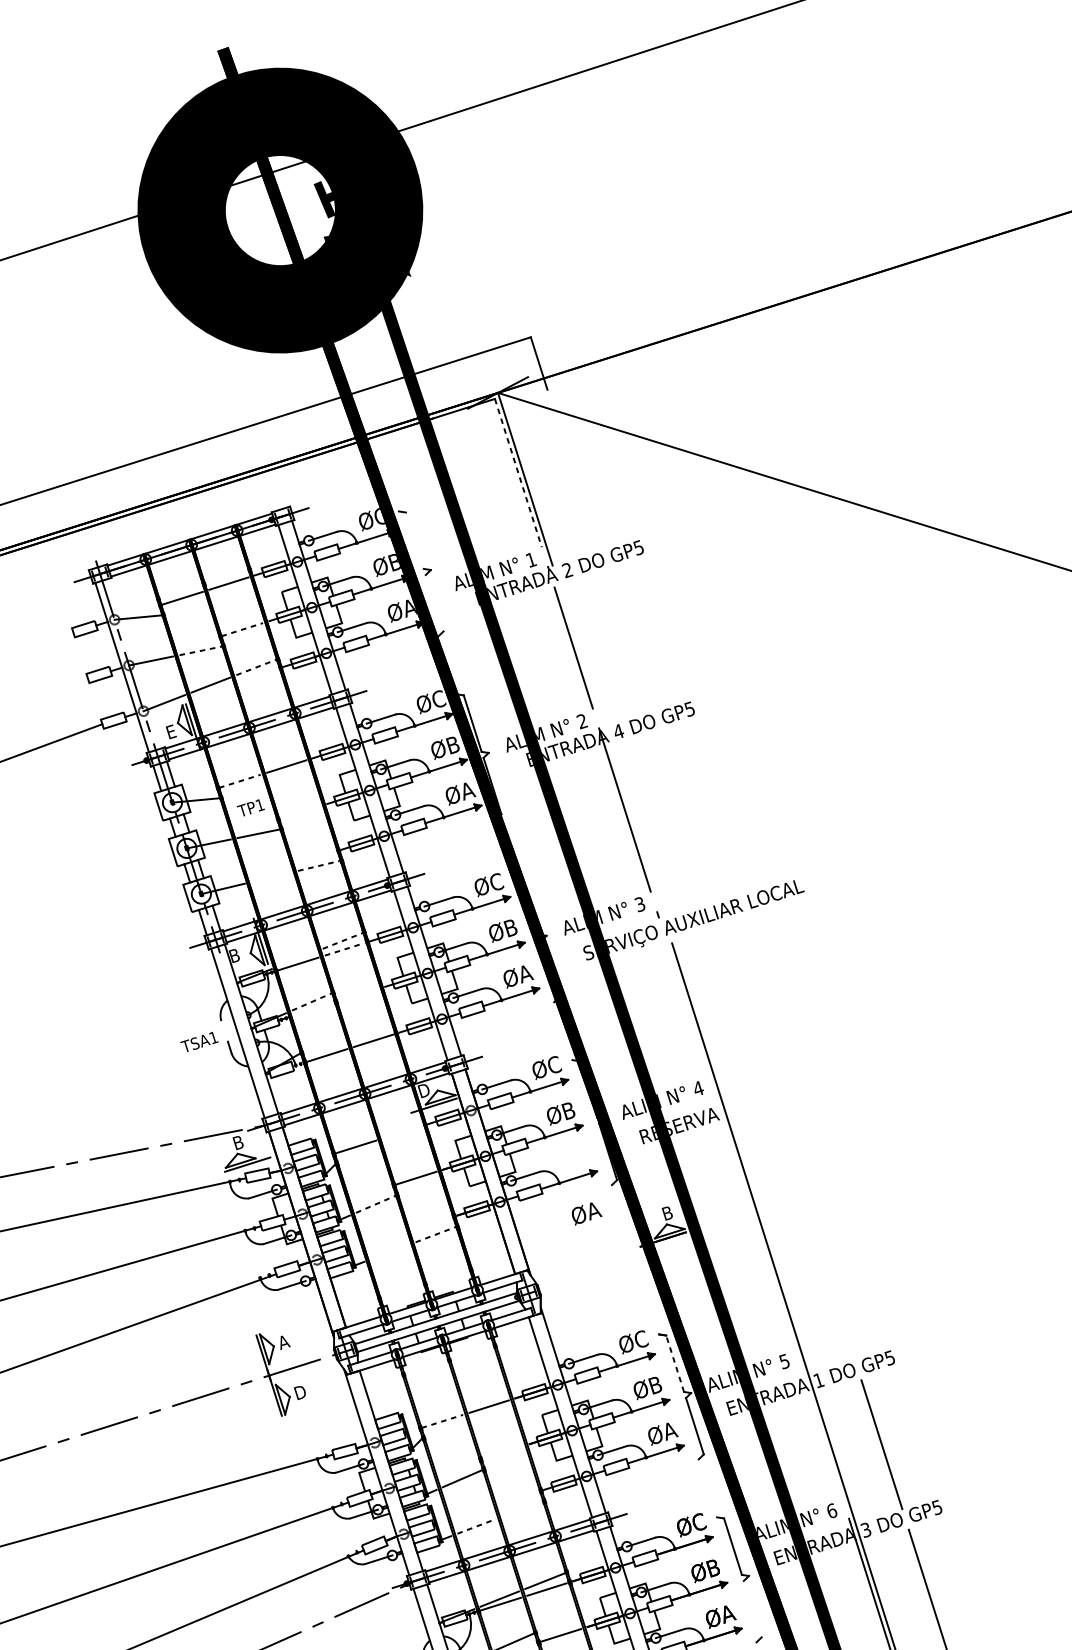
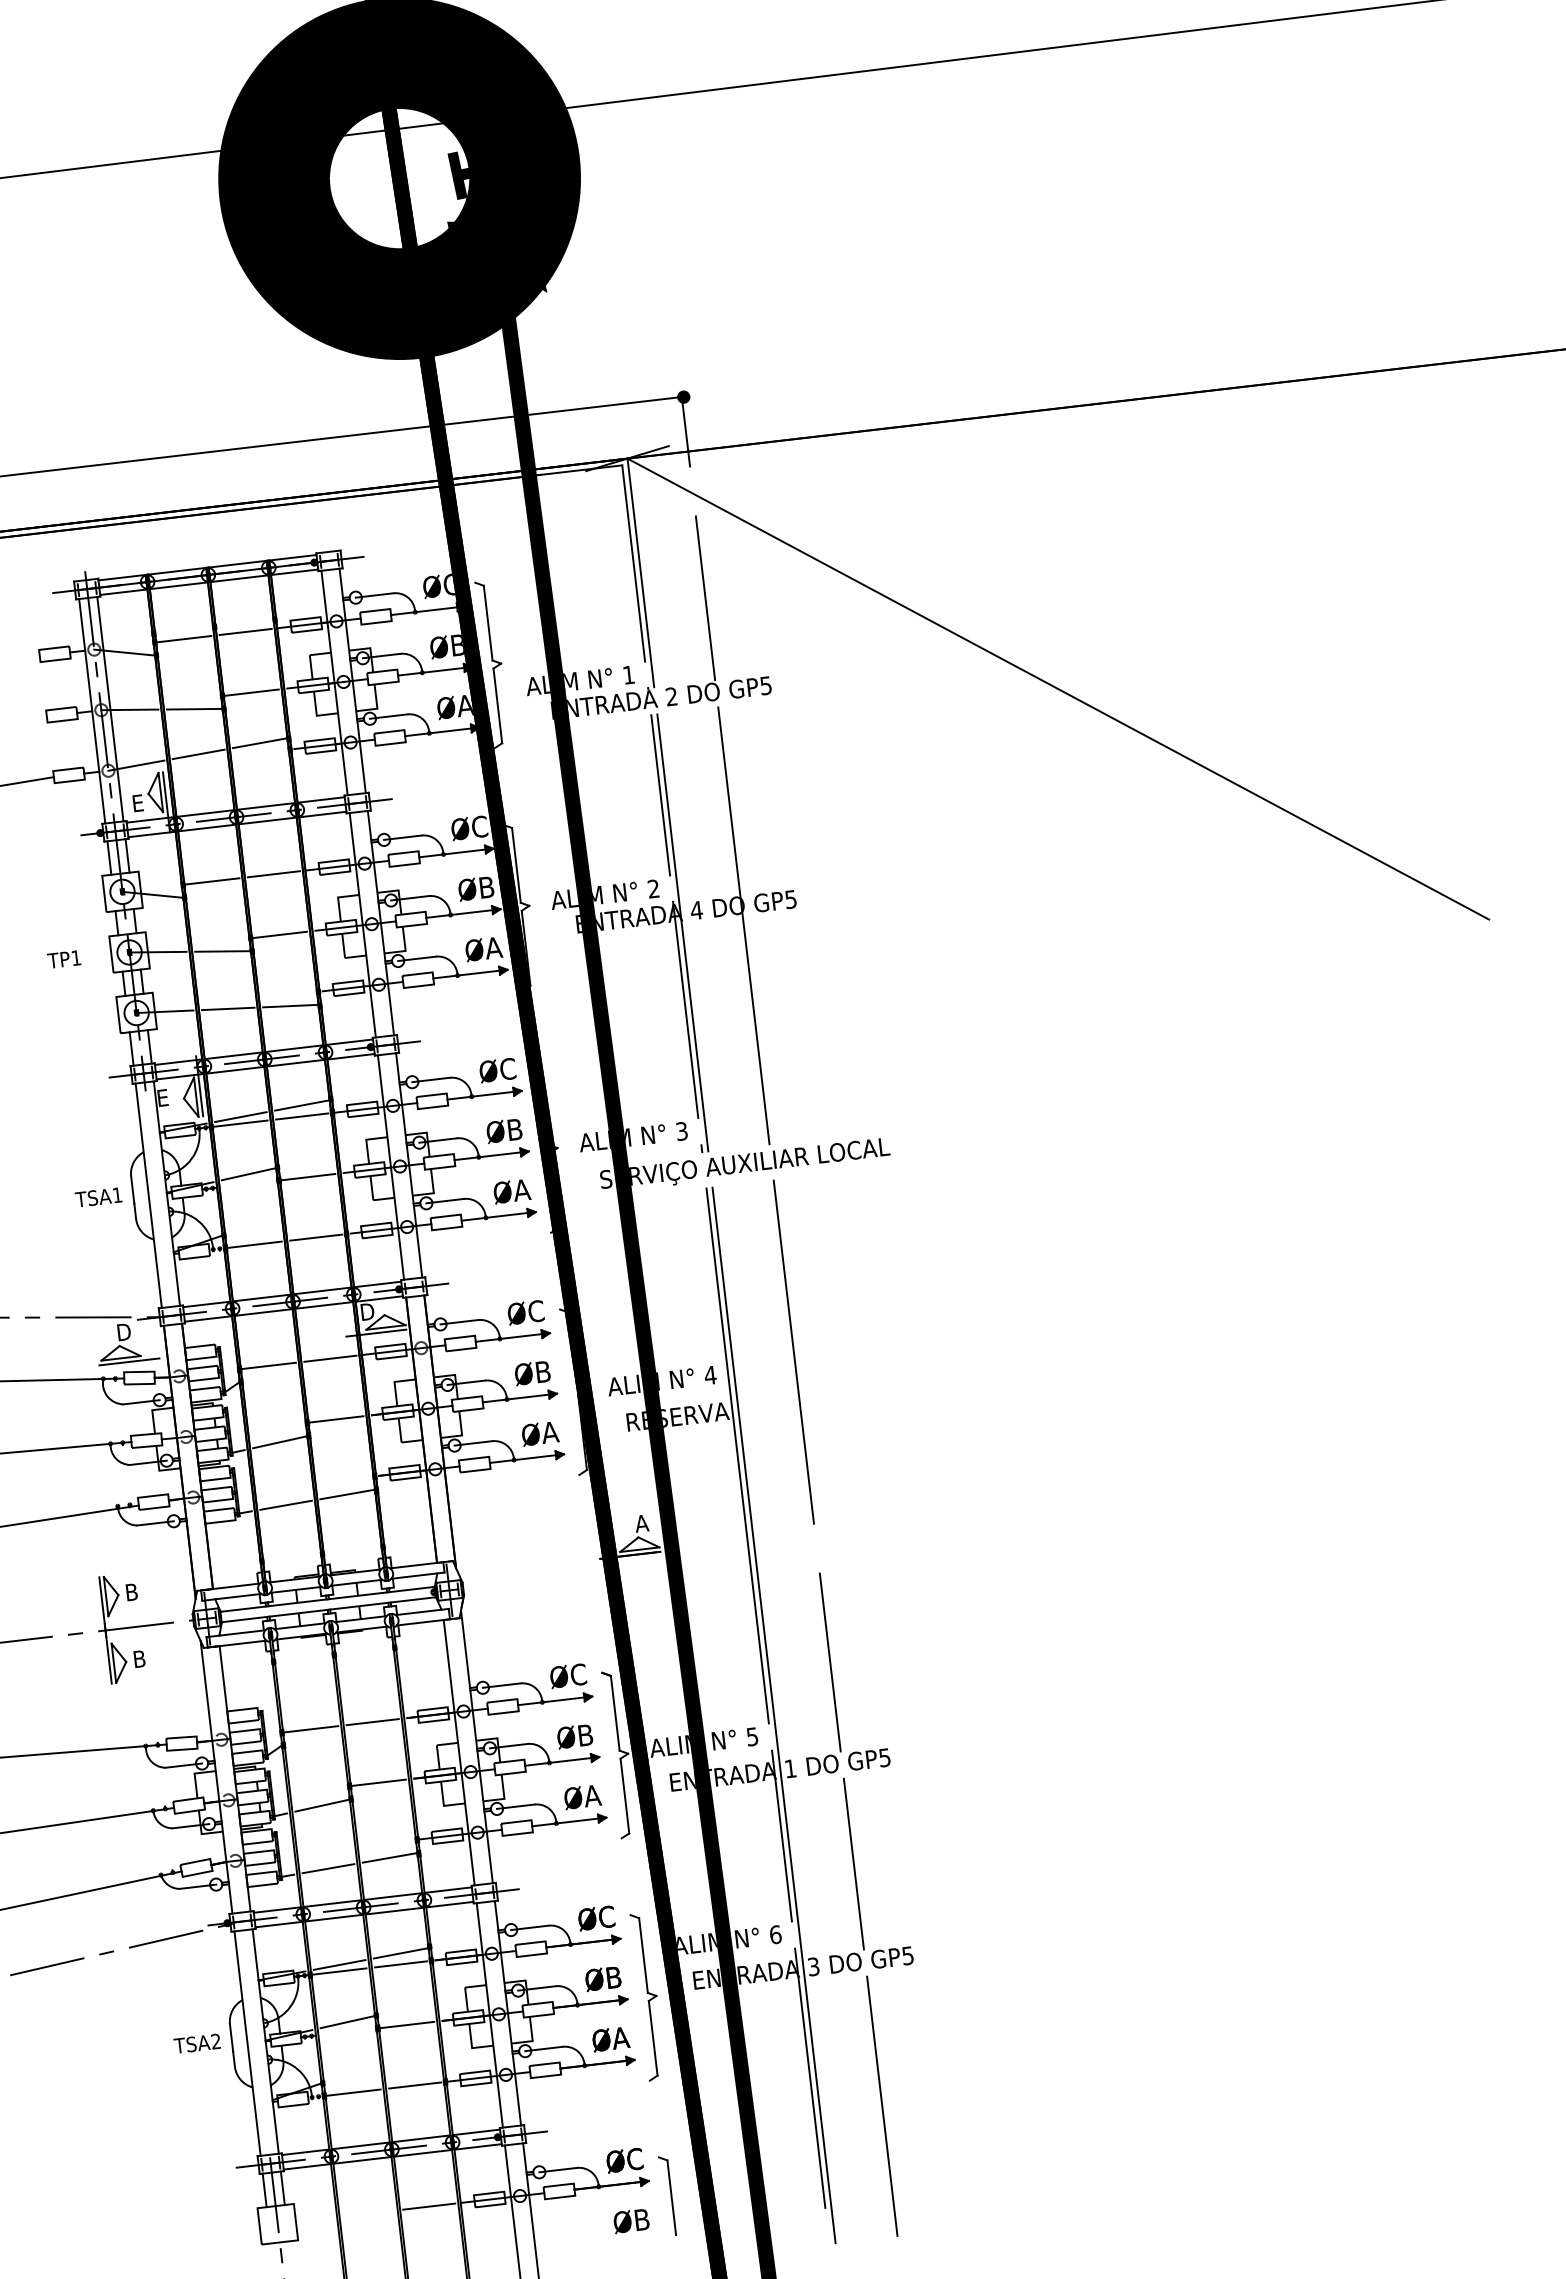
fill: (532, 336) -> (683, 396), added
line: (518, 473) -> (633, 563), dashed -> solid
line: (579, 489) -> (705, 598), added
line: (414, 540) -> (487, 622), added
line: (434, 602) -> (497, 705), added
line: (242, 629) -> (251, 692), dashed -> solid
line: (202, 650) -> (196, 709), dashed -> solid
line: (135, 662) -> (110, 708), added
line: (257, 666) -> (261, 742), dashed -> solid
line: (657, 736) -> (743, 925), added
line: (610, 750) -> (682, 932), added
line: (239, 781) -> (211, 881), dashed -> solid
text: (251, 808) -> (64, 959), moved
line: (300, 812) -> (279, 934), added
line: (320, 865) -> (292, 1006), dashed -> solid
line: (270, 877) -> (227, 1008), added
line: (344, 940) -> (304, 1105), dashed -> solid
line: (344, 949) -> (302, 1116), dashed -> solid
text: (236, 954) -> (166, 1097), B -> E
line: (296, 958) -> (240, 1116), added
line: (357, 995) -> (307, 1177), added
line: (313, 1001) -> (250, 1173), dashed -> solid
line: (224, 1031) -> (132, 1189), added
line: (759, 1057) -> (793, 1351), added
line: (402, 1132) -> (330, 1358), added
text: (239, 1142) -> (124, 1332), B -> D
line: (731, 1146) -> (737, 1455), added
line: (376, 1203) -> (281, 1441), dashed -> solid
text: (586, 1213) -> (540, 1434), moved
text: (667, 1213) -> (642, 1523), B -> A
line: (437, 1234) -> (349, 1494), dashed -> solid
line: (389, 1251) -> (285, 1504), added
line: (833, 1292) -> (829, 1662), added
text: (284, 1342) -> (132, 1592), A -> B
line: (675, 1363) -> (615, 1713), dashed -> solid
text: (301, 1392) -> (141, 1659), D -> B
line: (442, 1421) -> (310, 1729), dashed -> solid
line: (821, 1433) -> (781, 1835), added
line: (501, 1452) -> (377, 1782), added
line: (523, 1508) -> (390, 1857), added
line: (476, 1526) -> (328, 1868), dashed -> solid
line: (752, 1608) -> (652, 2037), added

